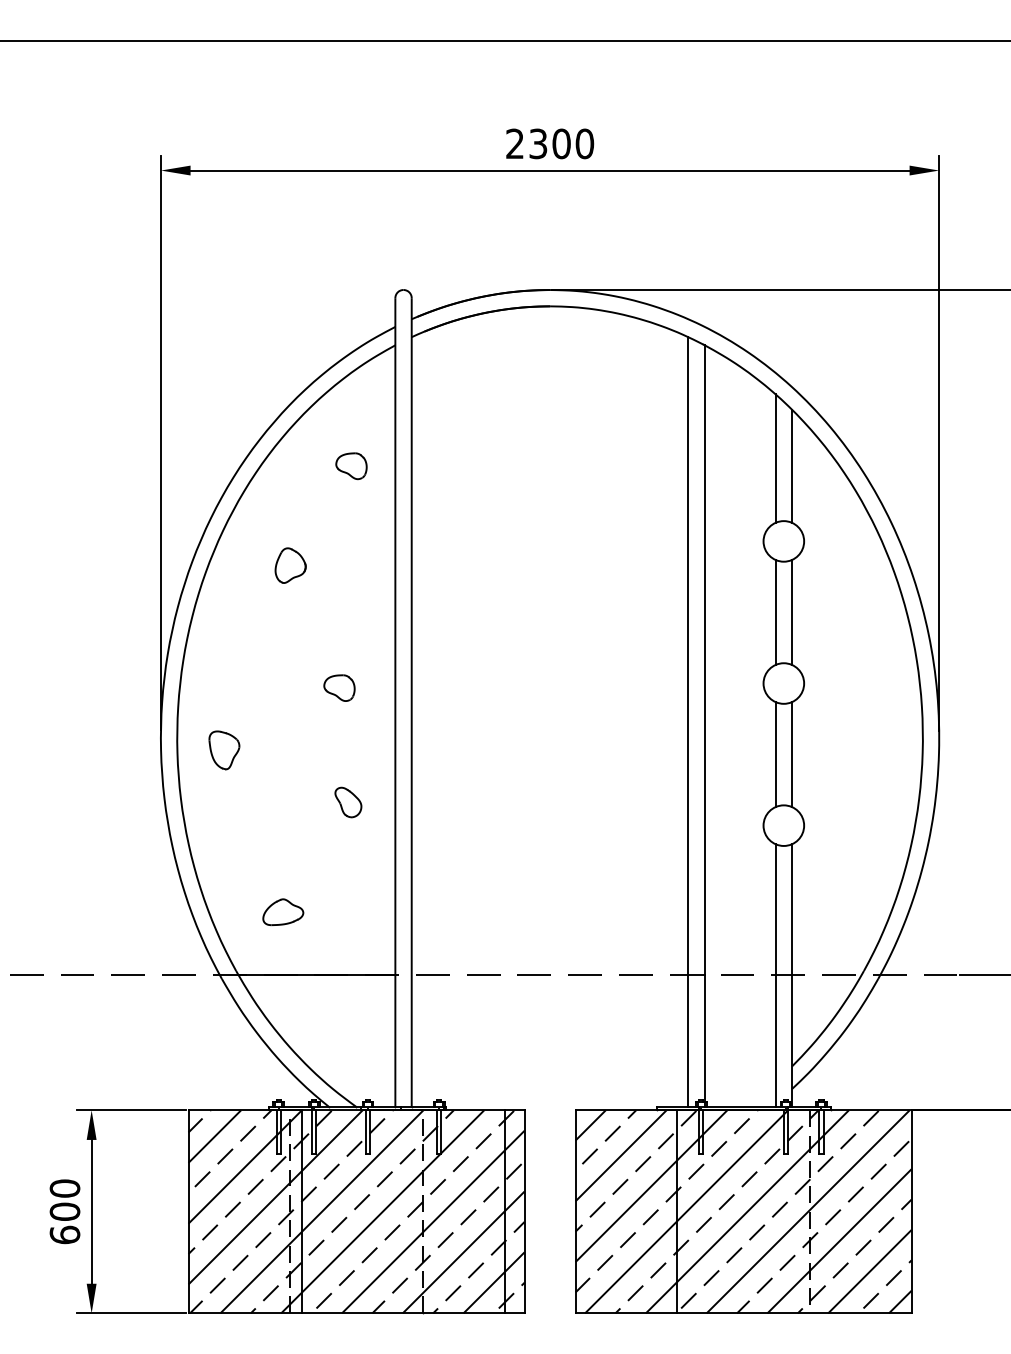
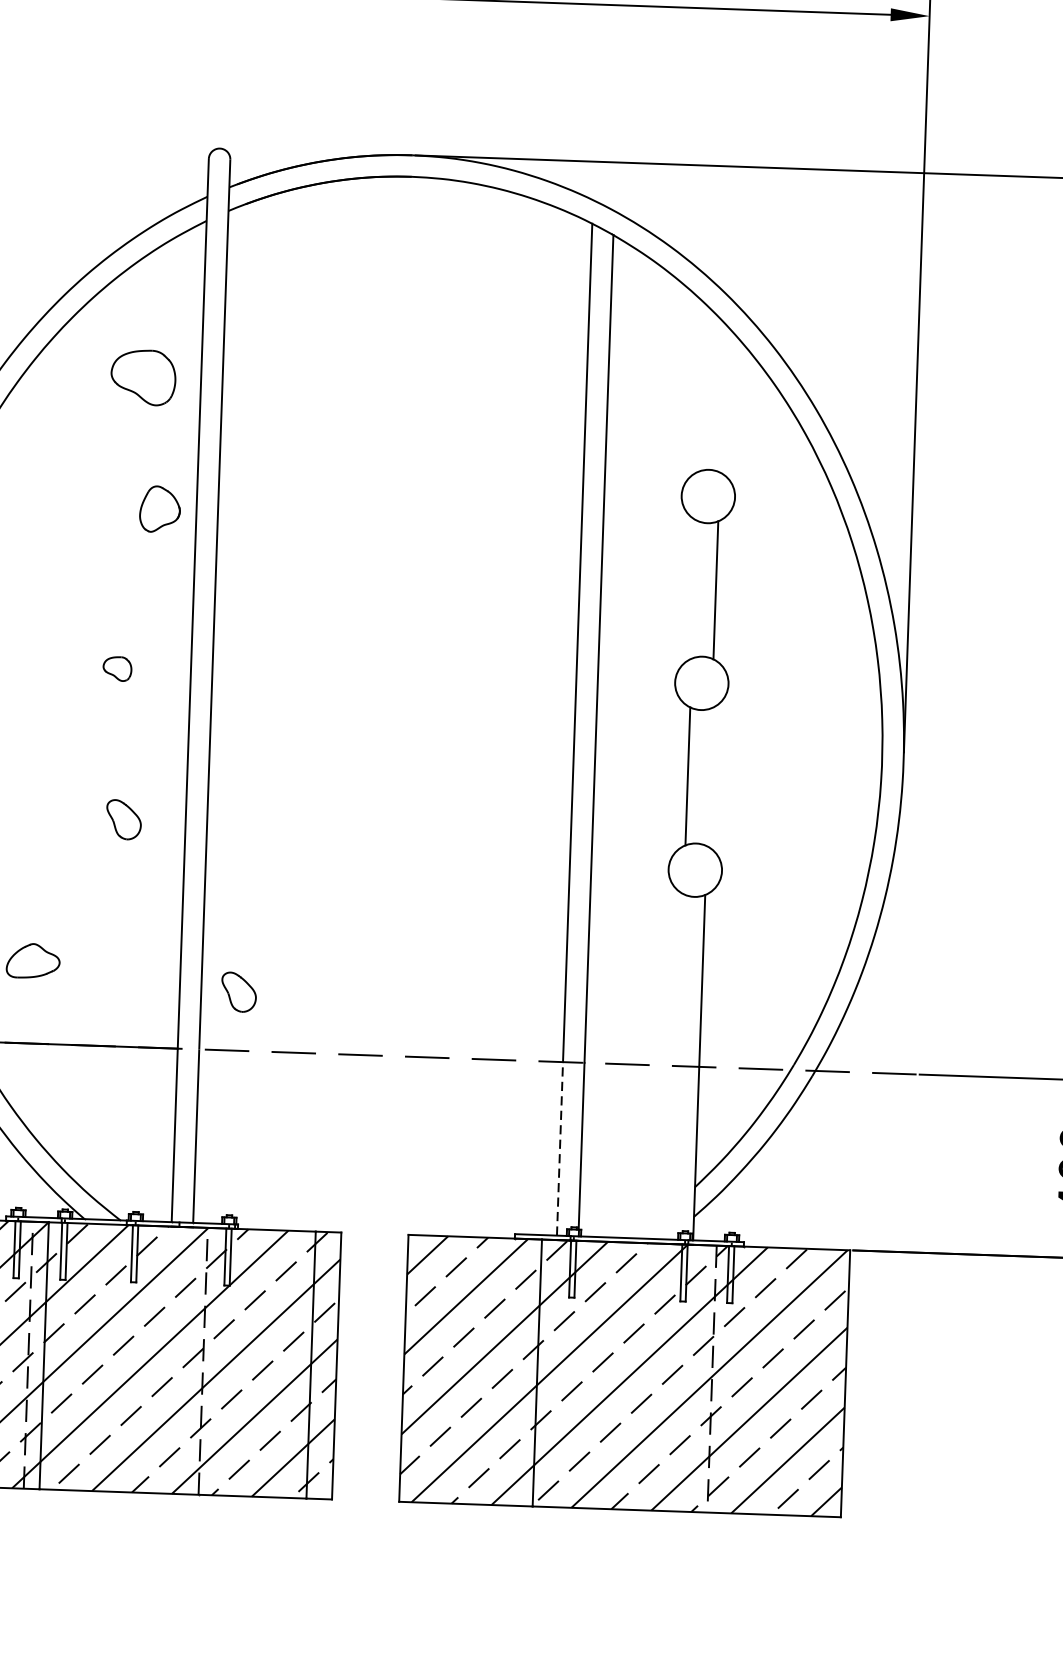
line: (775, 458) -> (701, 387), removed
line: (792, 465) -> (723, 397), removed
part: (351, 466) -> (143, 378), size x1.6
part: (290, 565) -> (159, 509), moved
line: (775, 611) -> (694, 588), removed
part: (339, 687) -> (117, 668), size x0.7
line: (792, 754) -> (709, 777), removed
part: (440, 930) -> (239, 992), added
line: (775, 975) -> (677, 1066), removed
line: (688, 1040) -> (560, 1148), solid -> dashed

